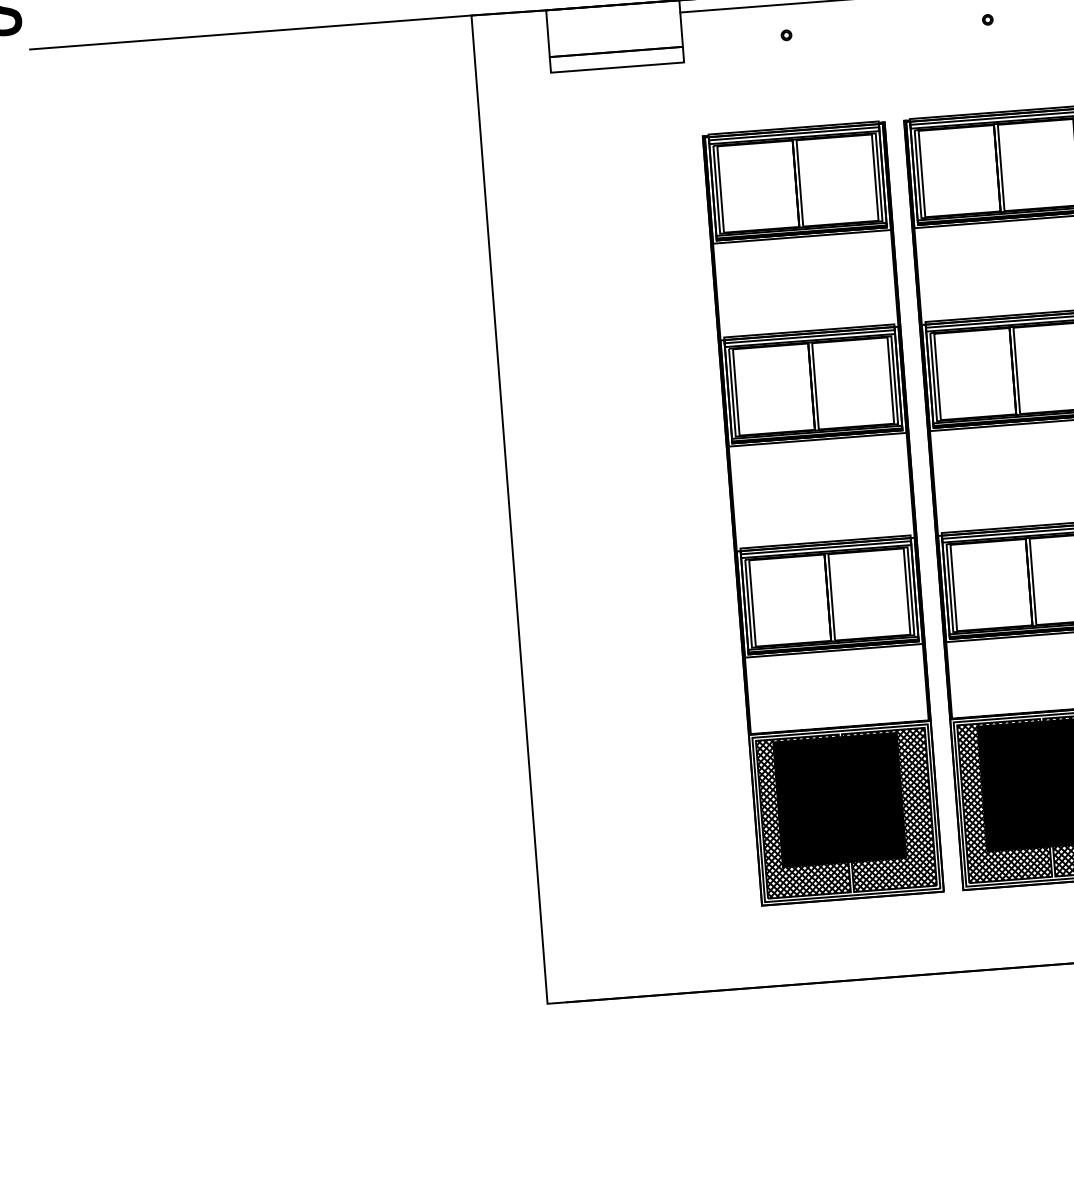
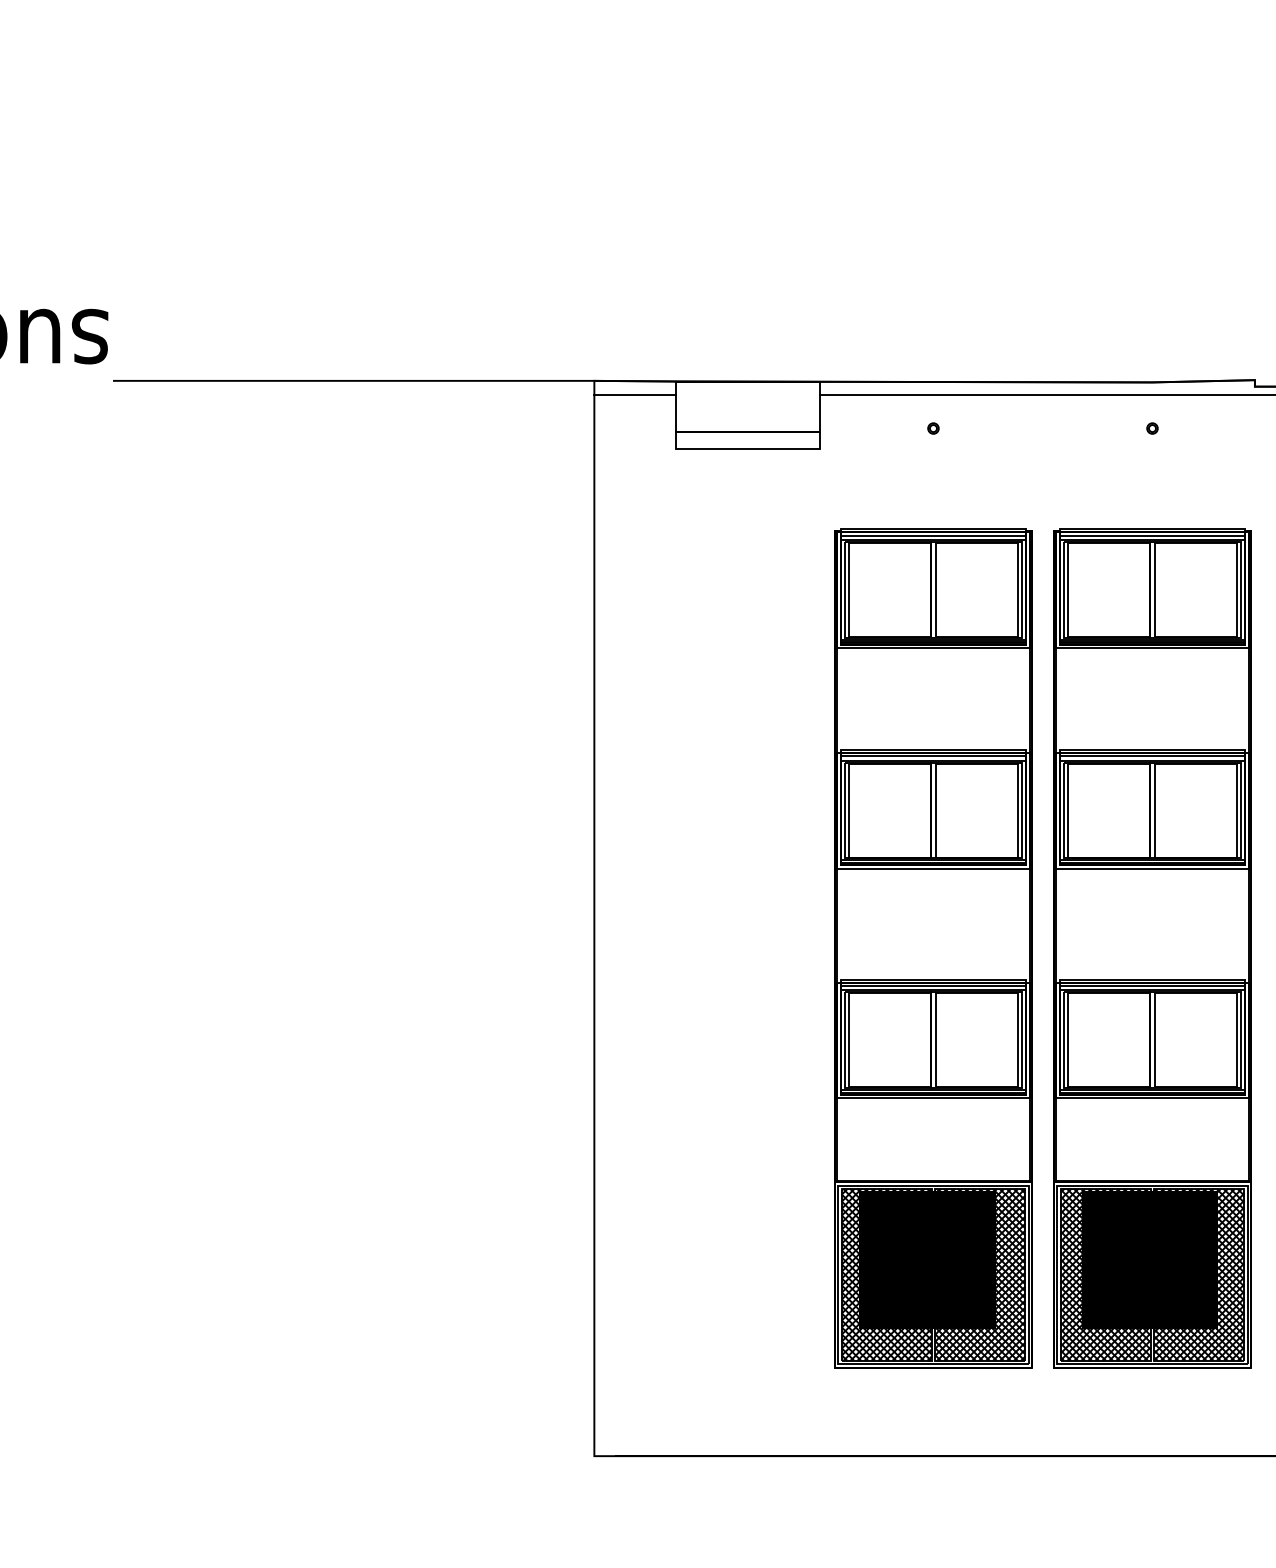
line: (509, 26) -> (634, 395), added

